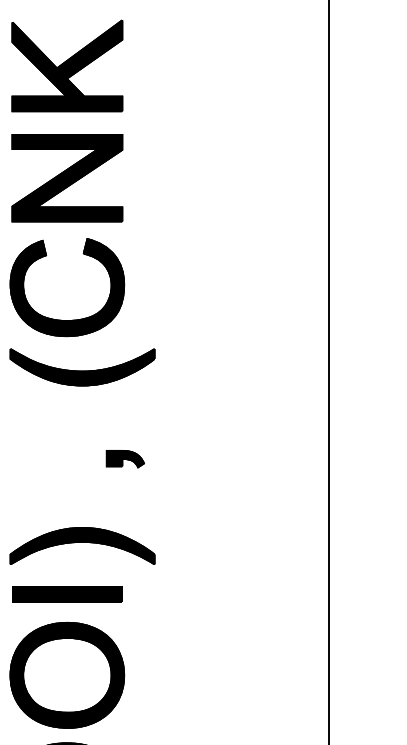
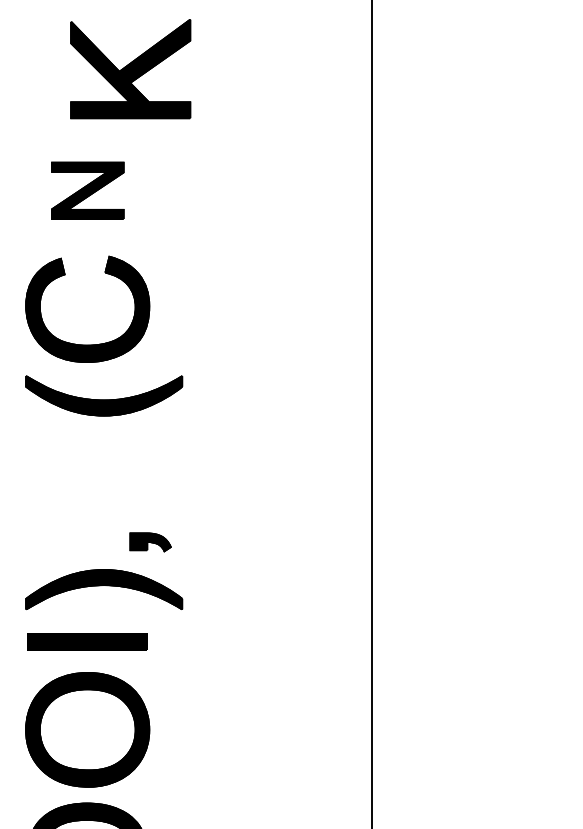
part: (67, 66) -> (130, 69), moved
part: (67, 177) -> (87, 190), size x0.6
part: (125, 459) -> (150, 542), moved

